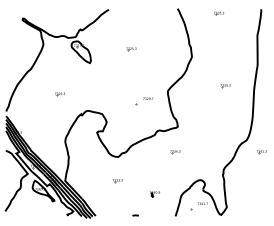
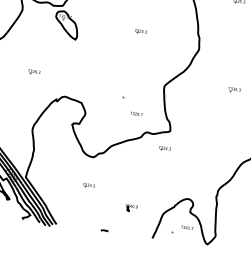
part: (131, 49) -> (140, 32), moved
text: (148, 98) -> (136, 113), moved
part: (175, 152) -> (164, 149), moved

